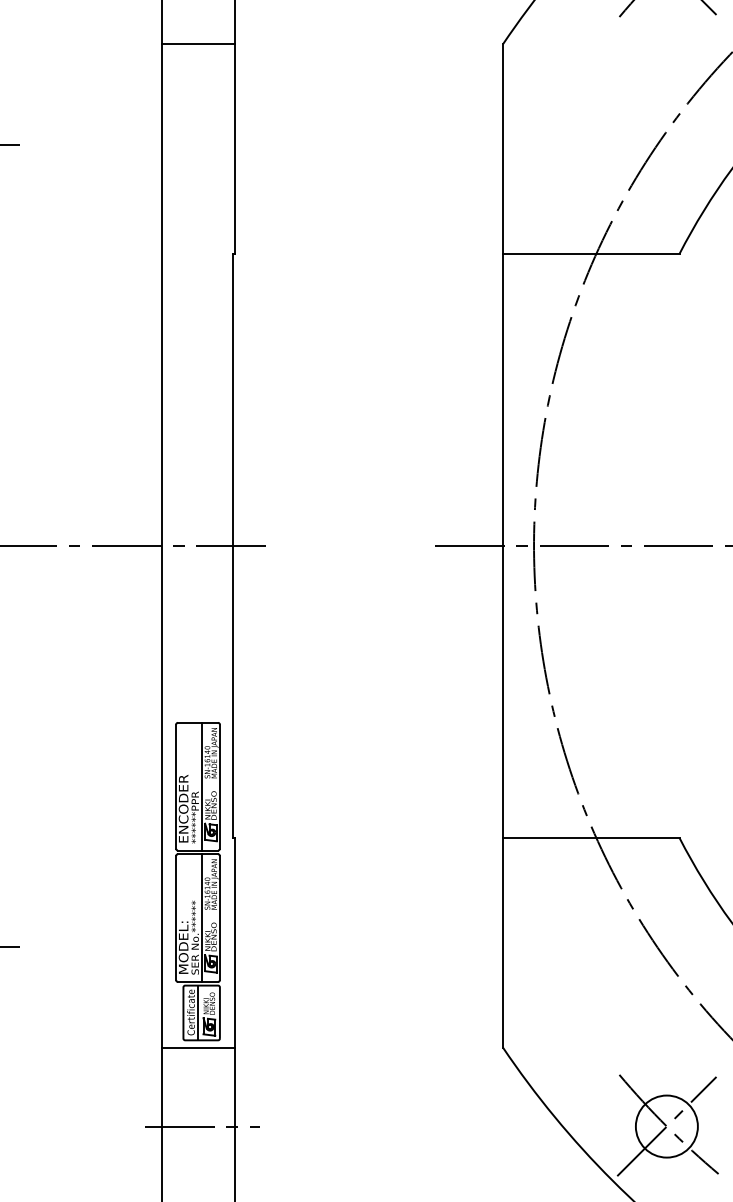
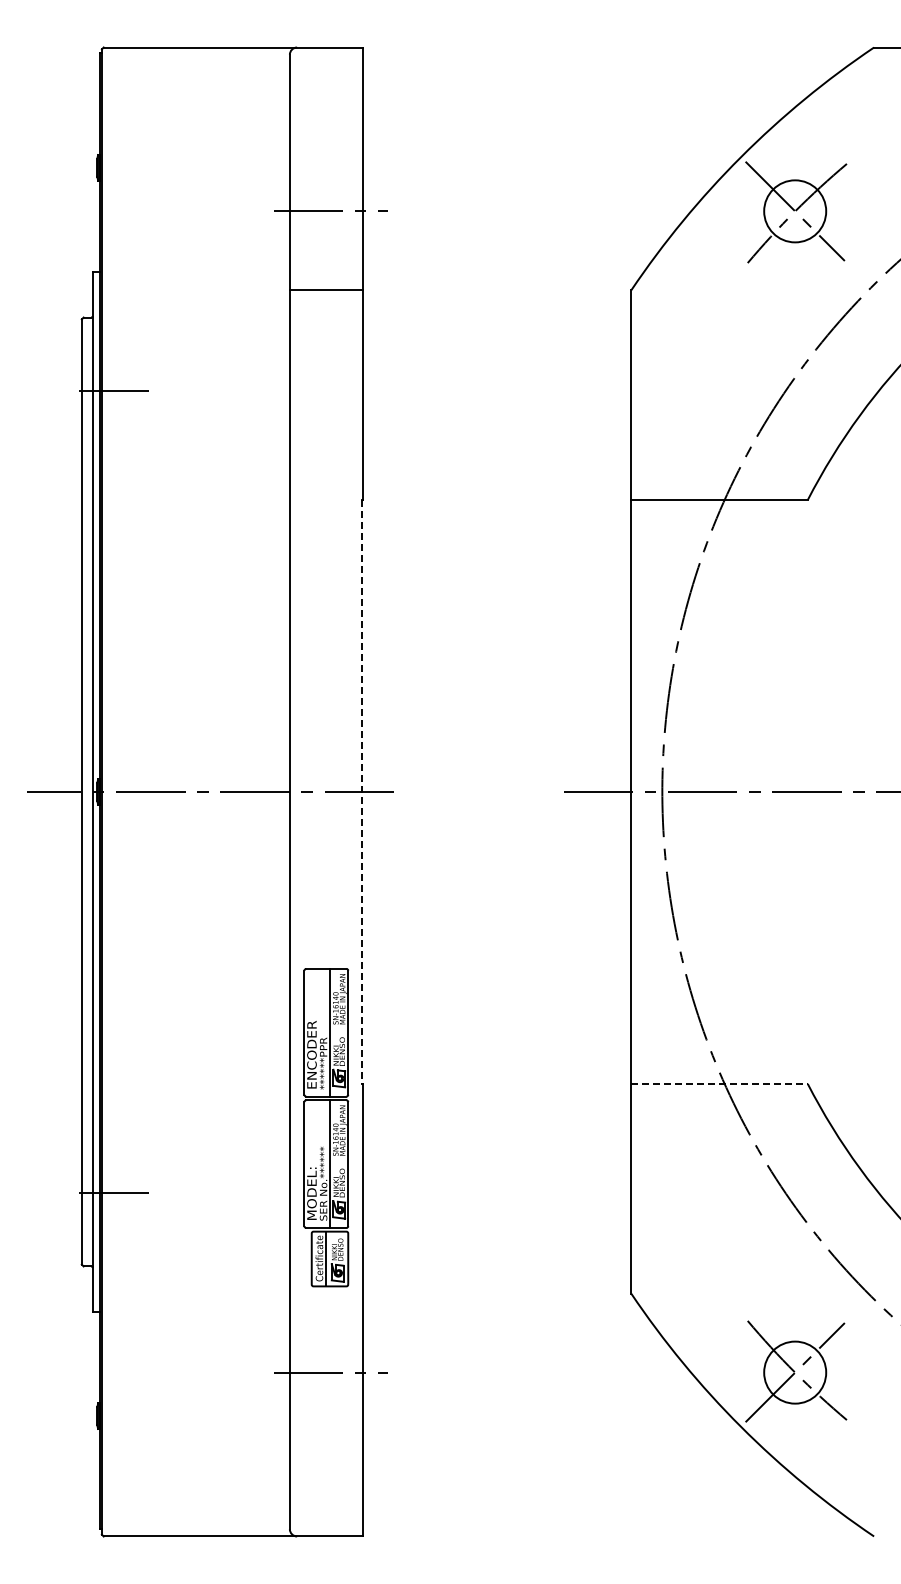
line: (233, 546) -> (361, 792), solid -> dashed
line: (592, 837) -> (720, 1083), solid -> dashed
line: (197, 1047) -> (325, 1293), removed

